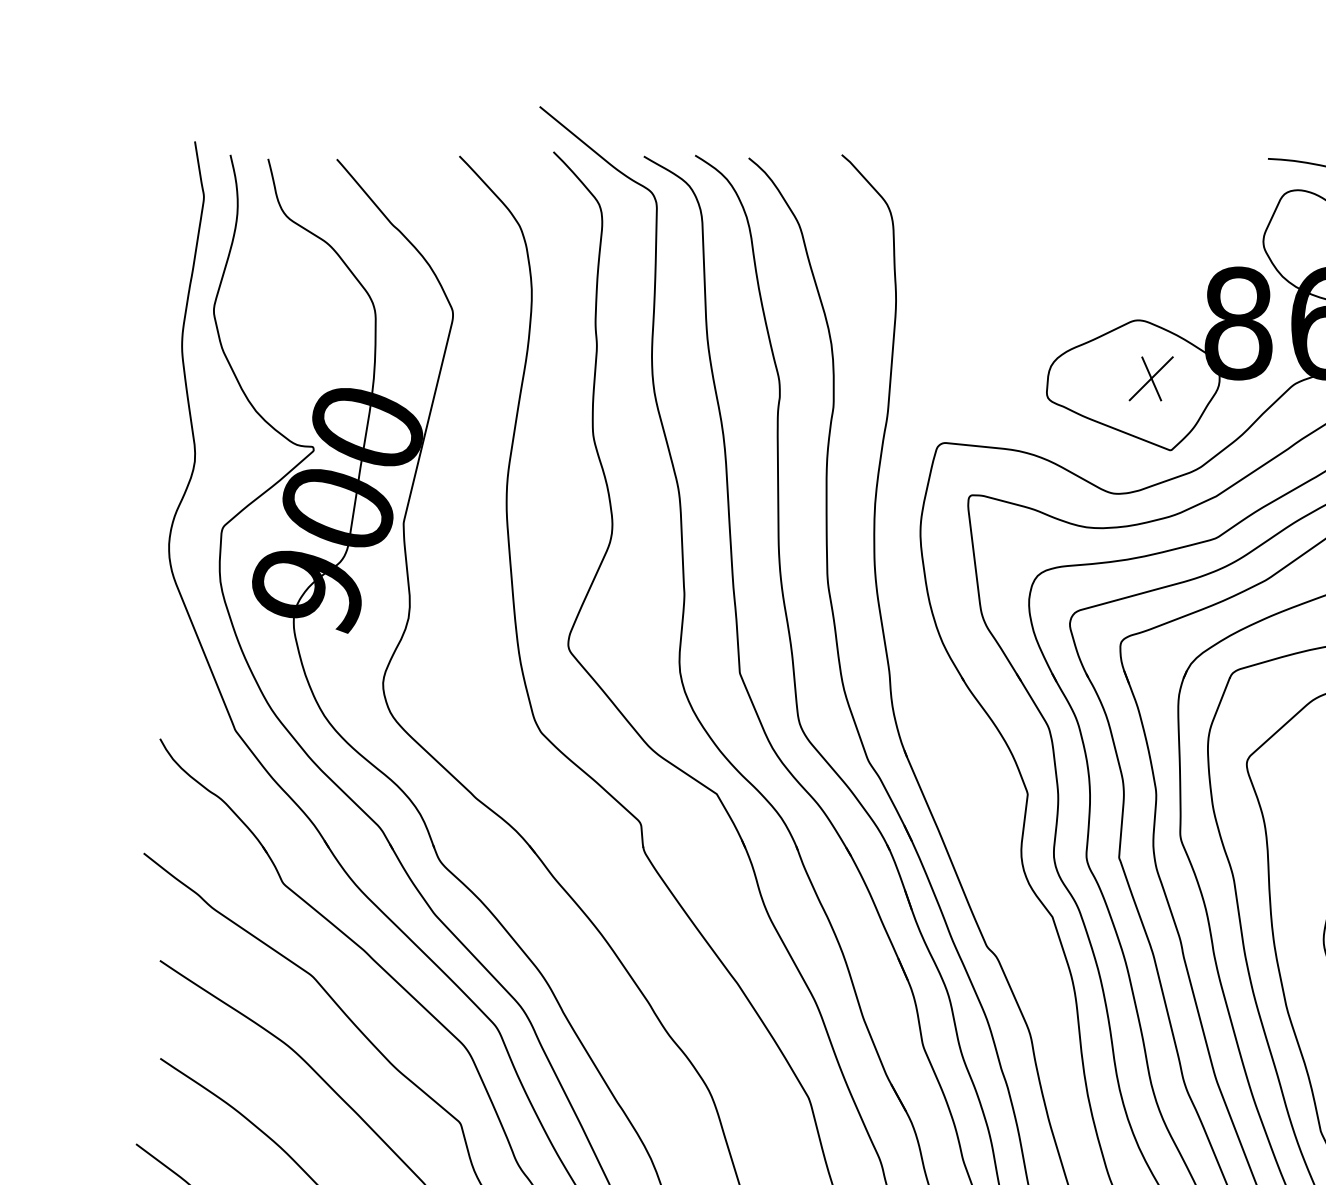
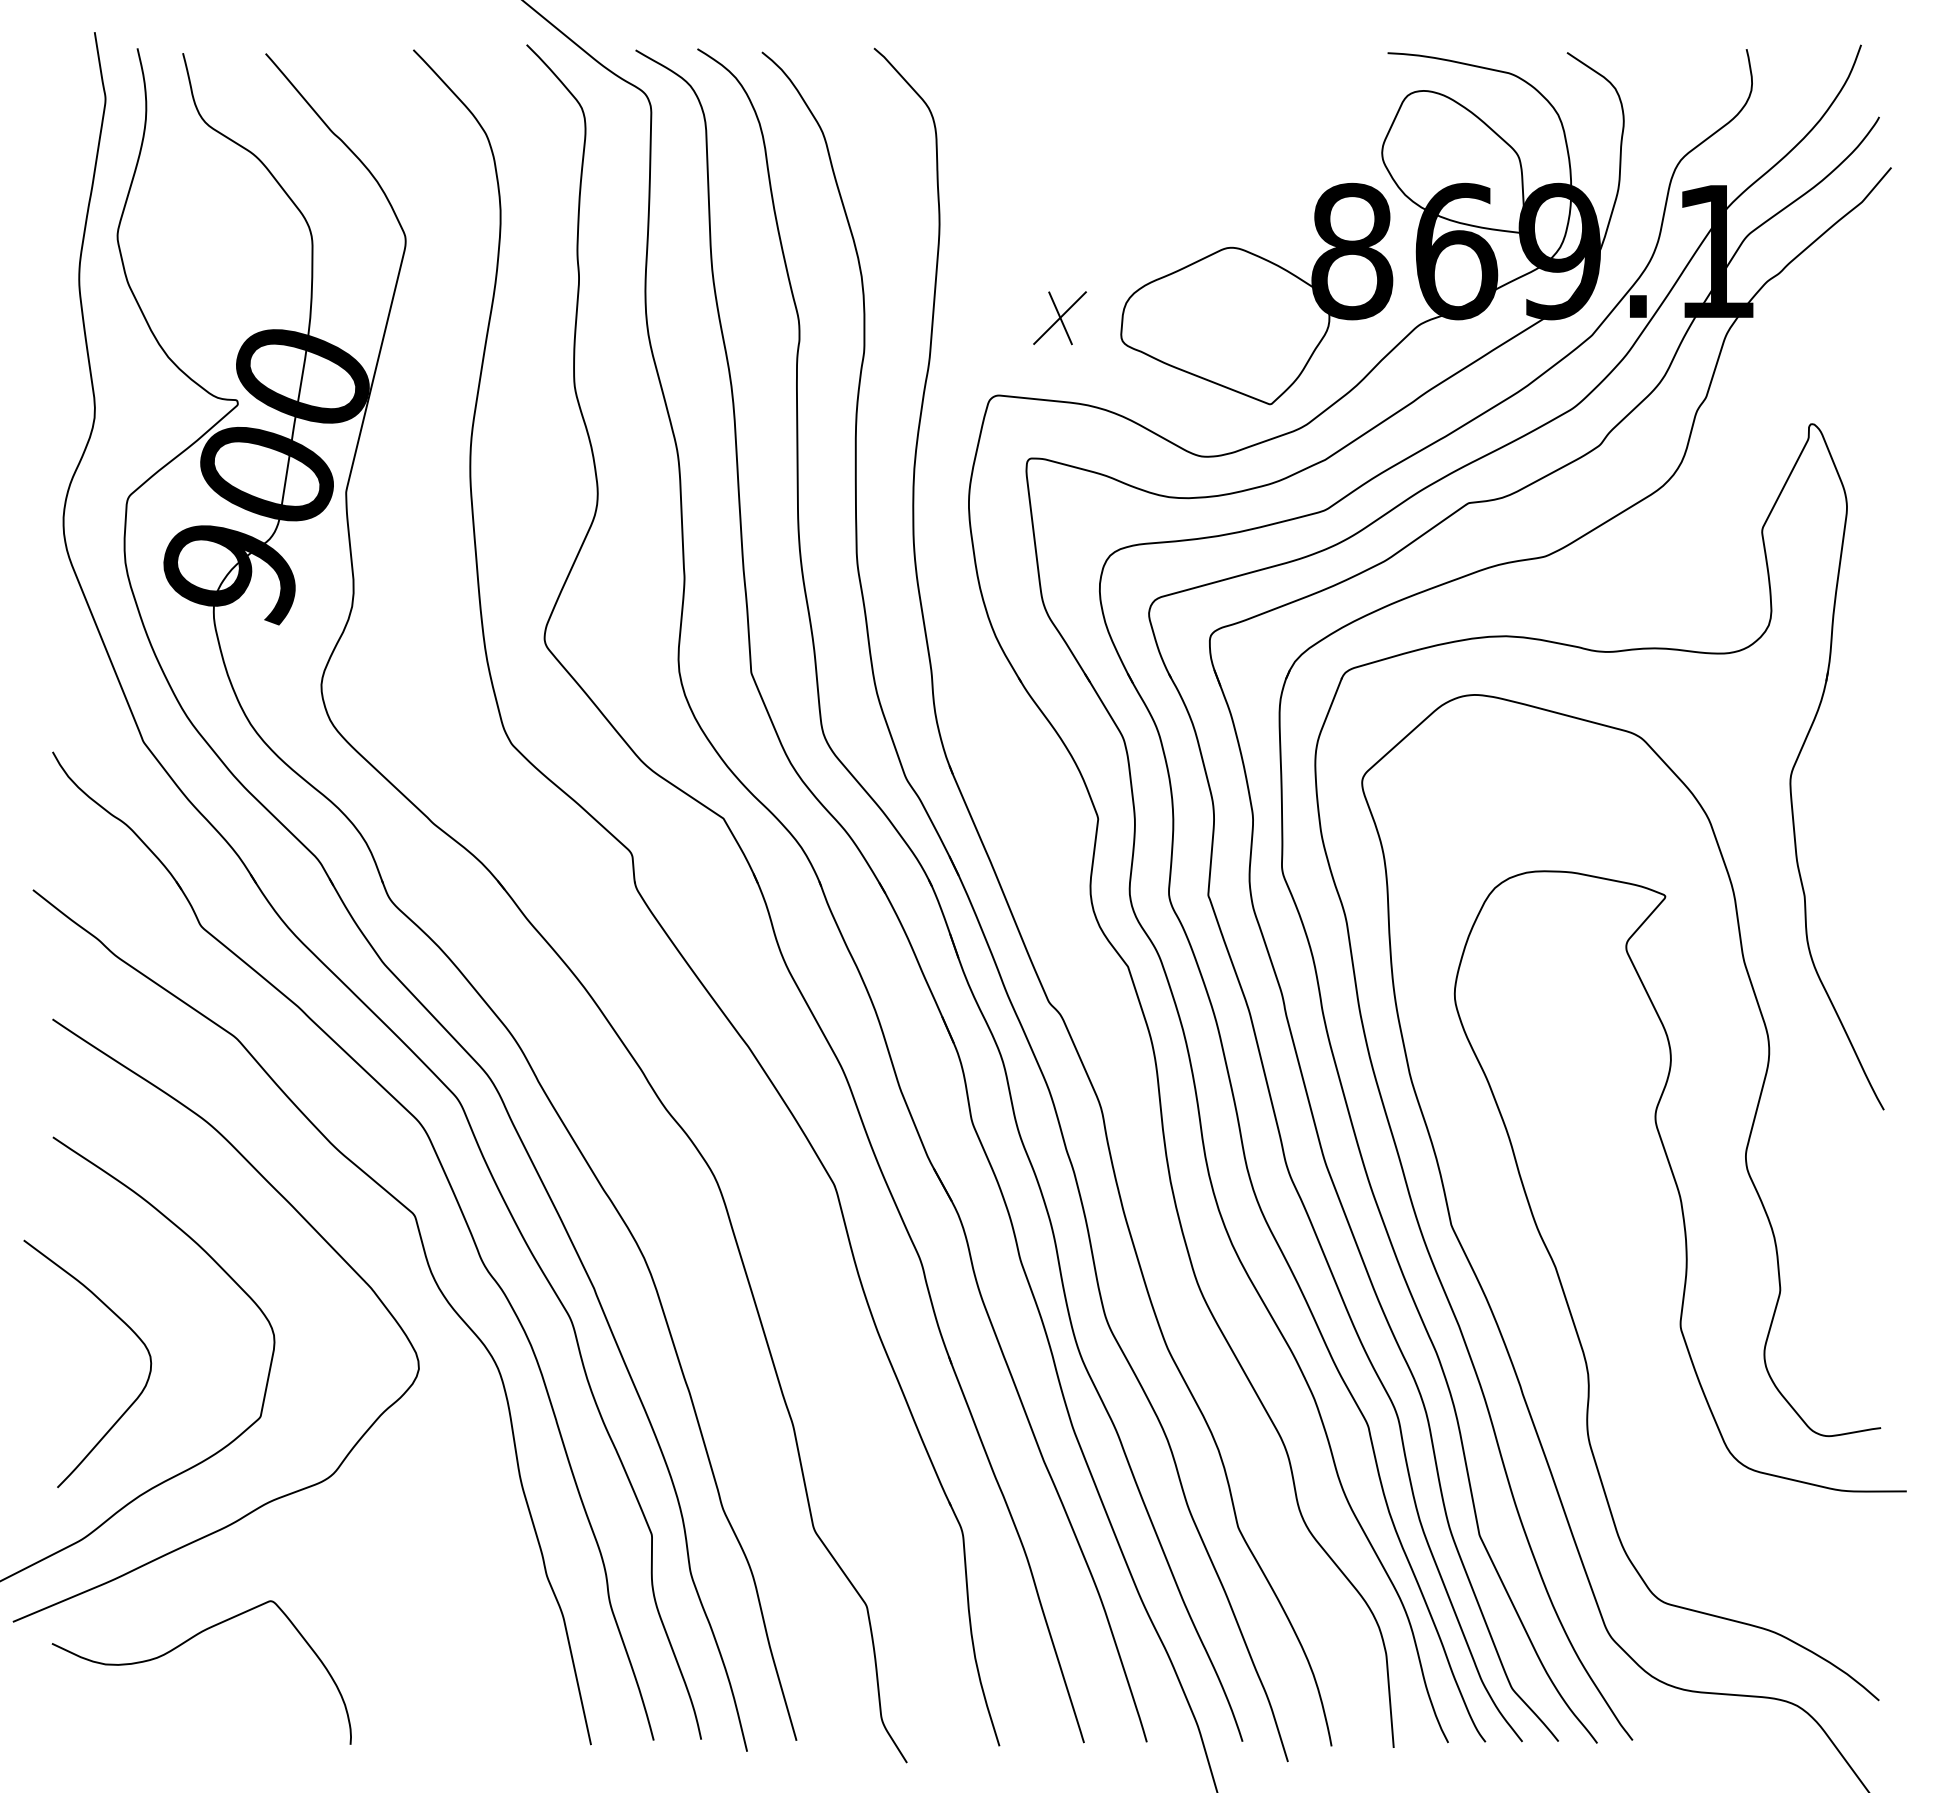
part: (1150, 379) -> (1059, 318), moved

